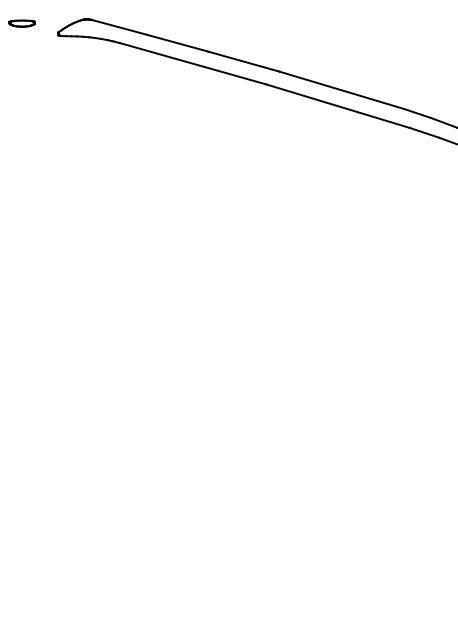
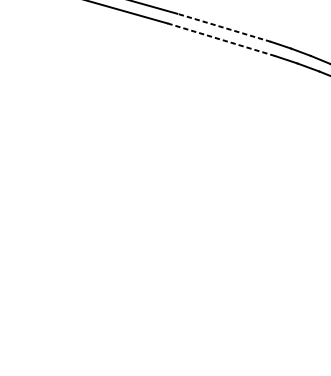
line: (341, 90) -> (223, 27), solid -> dashed
line: (338, 106) -> (221, 39), solid -> dashed

